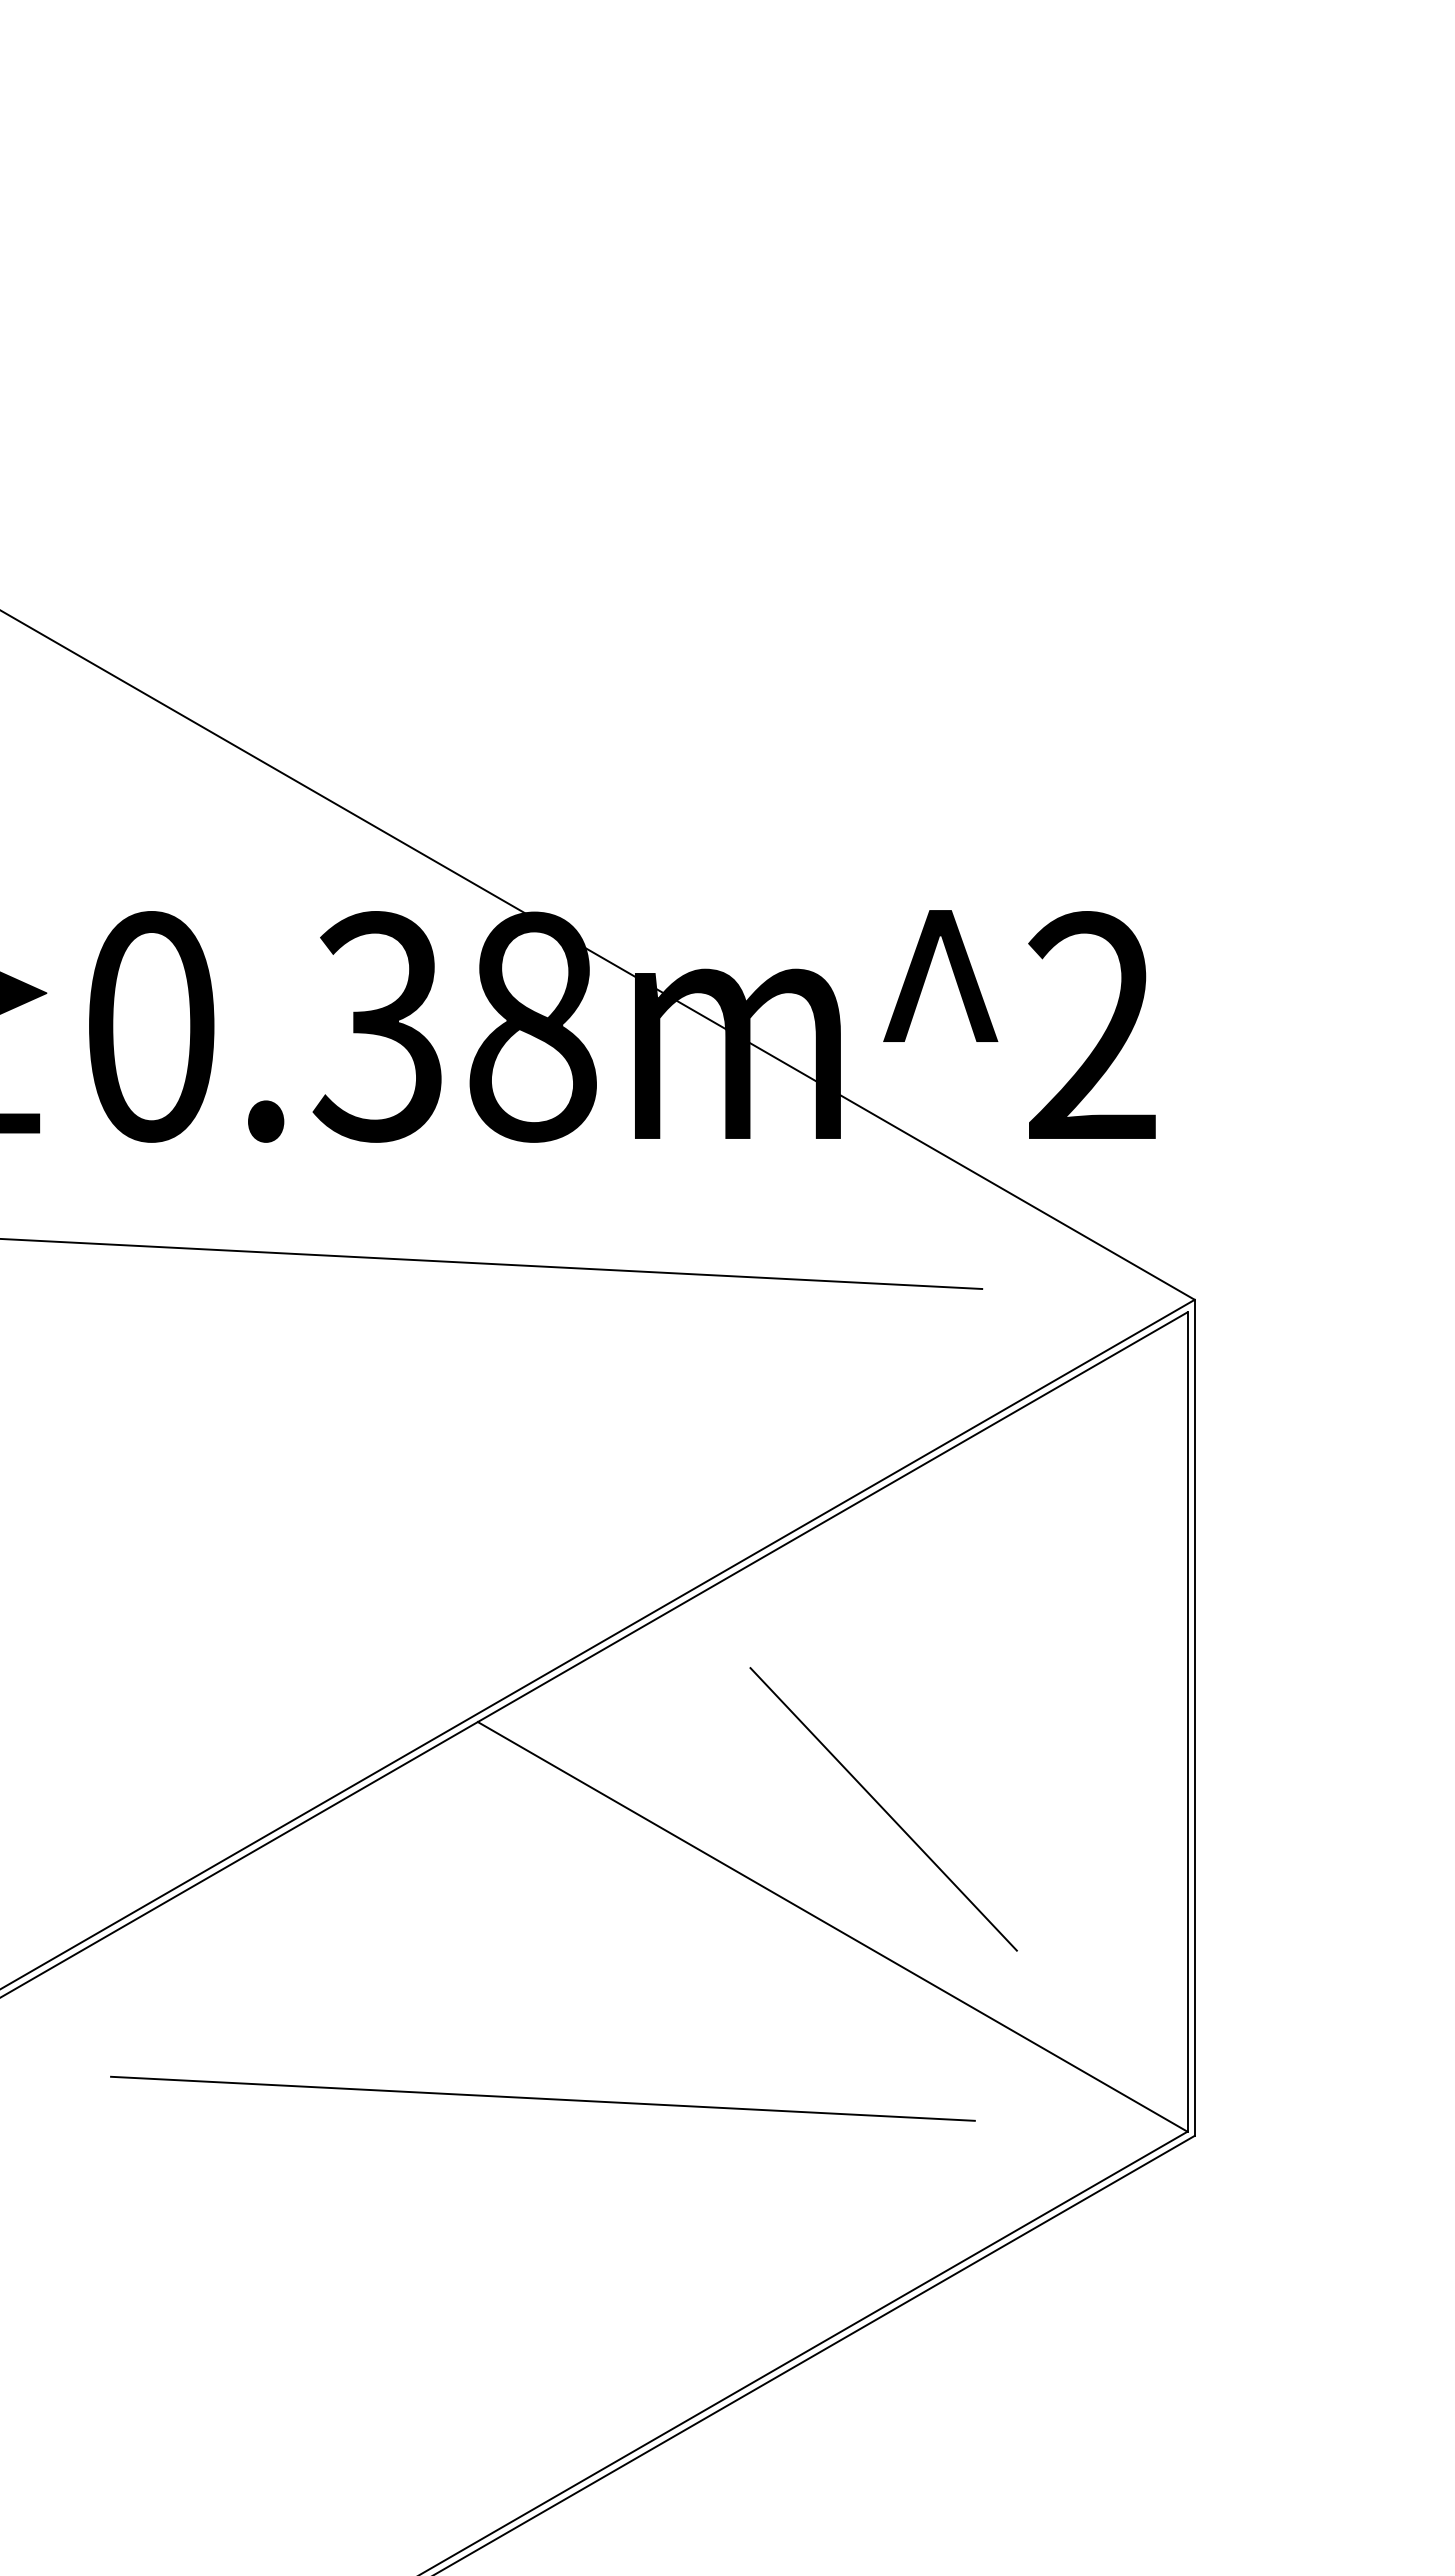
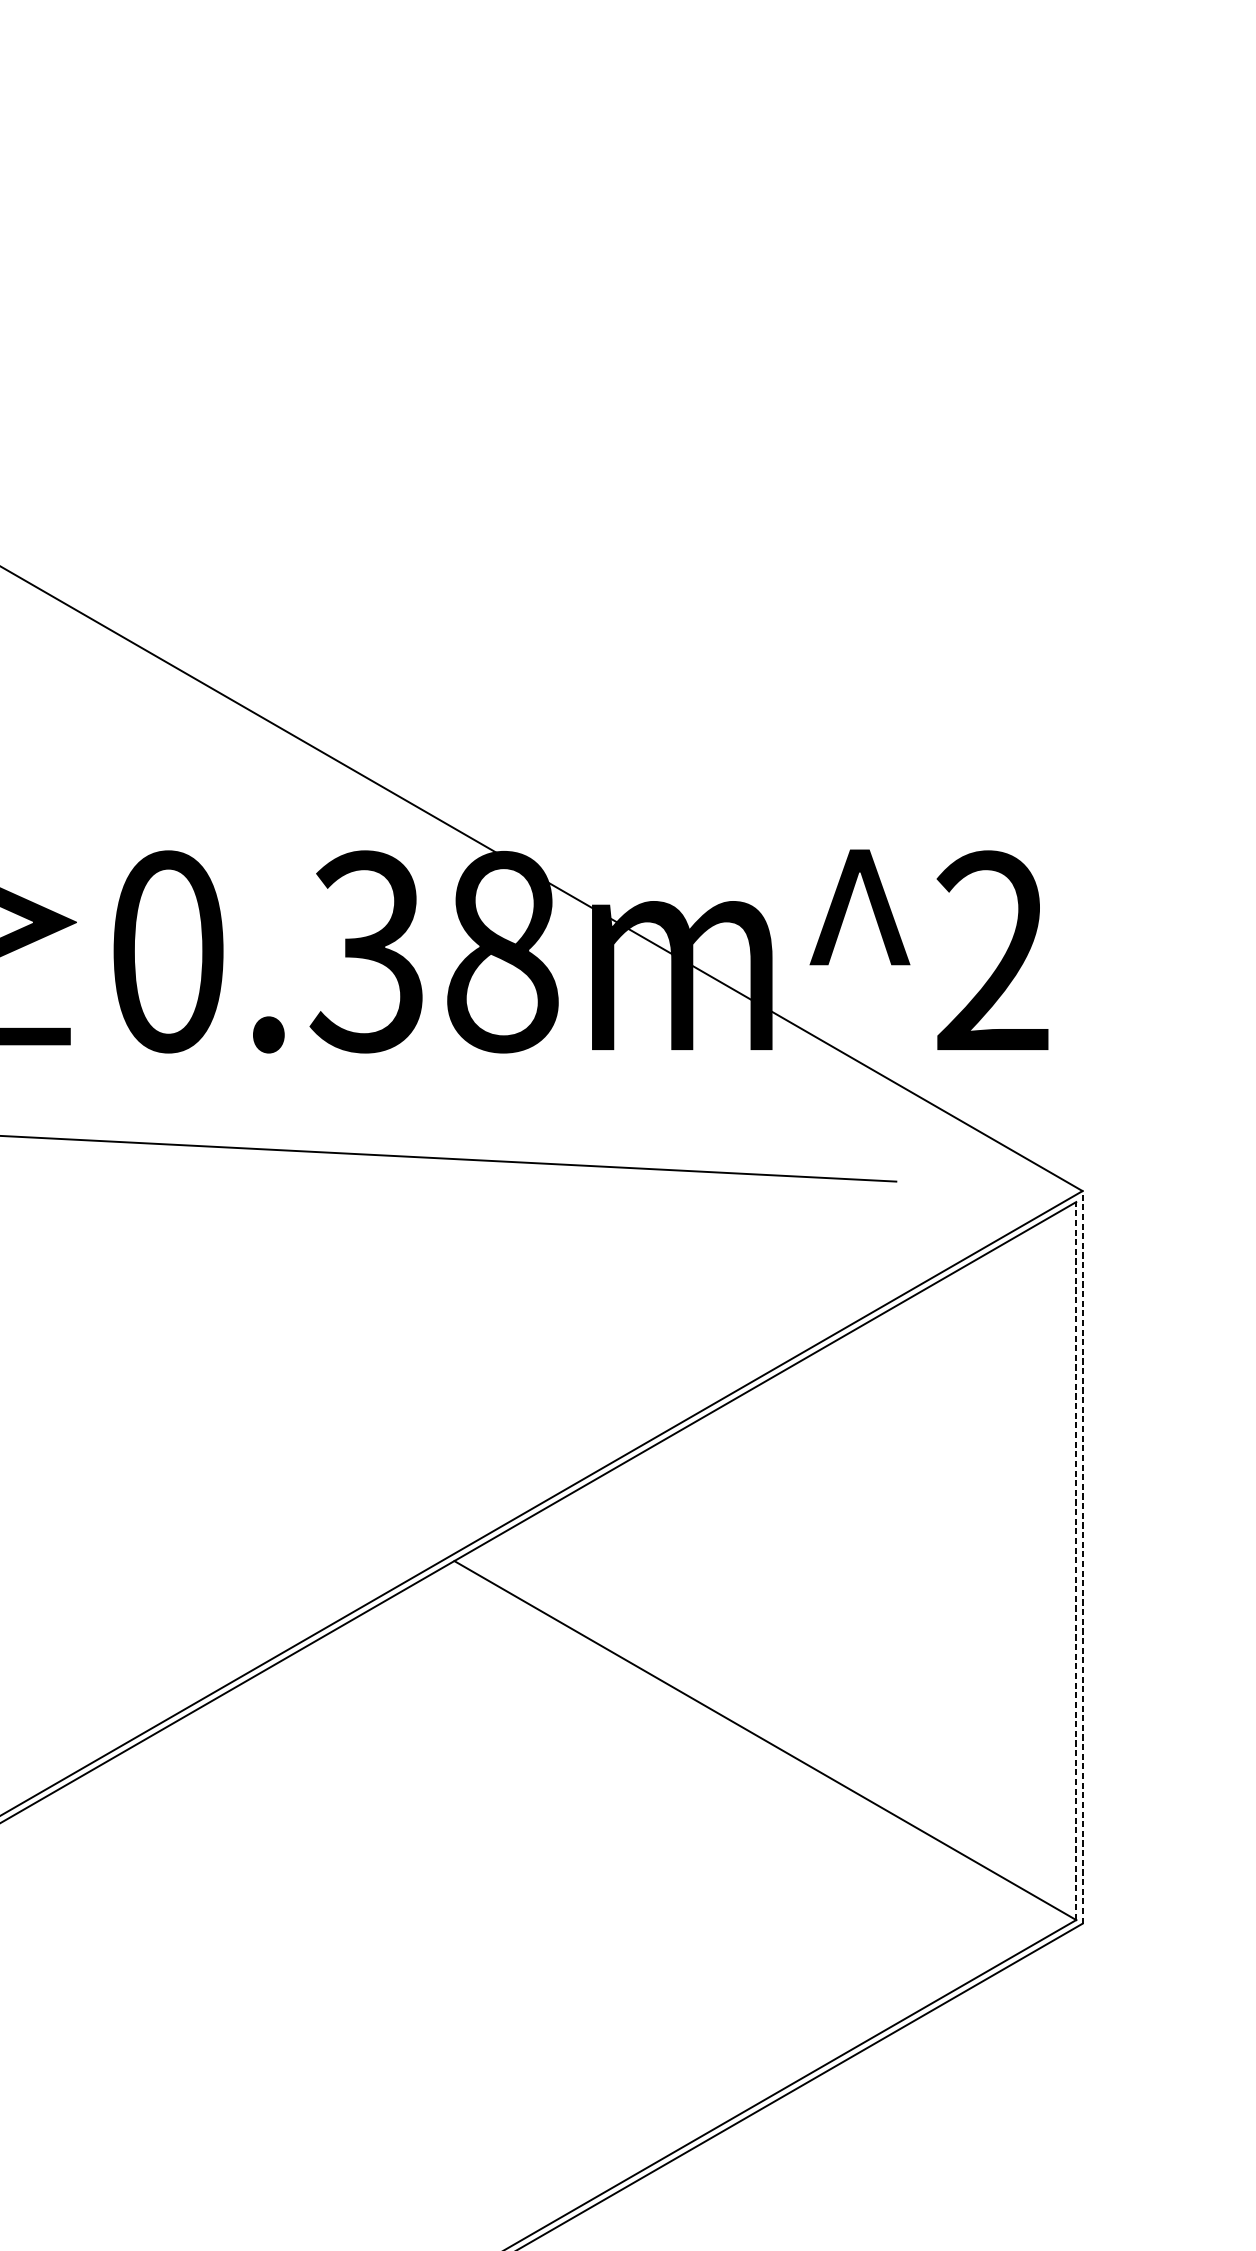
line: (1194, 1717) -> (1082, 1557), solid -> dashed
line: (1187, 1722) -> (1076, 1561), solid -> dashed
line: (883, 1809) -> (809, 1637), removed
line: (542, 2098) -> (511, 1890), removed

